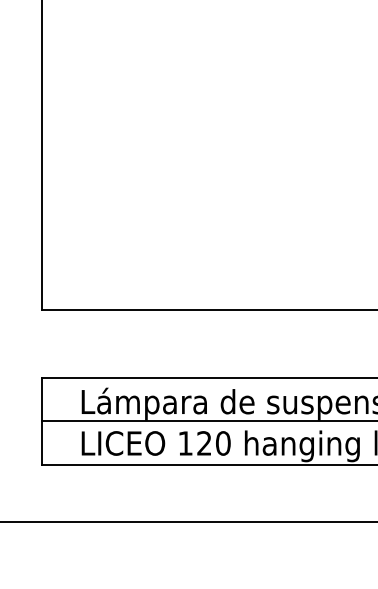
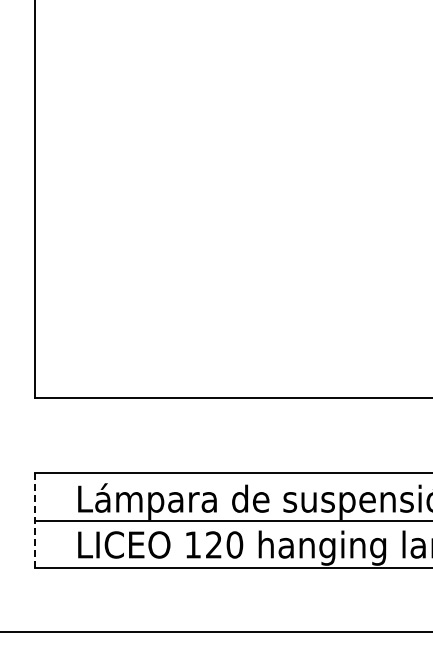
line: (42, 421) -> (34, 520), solid -> dashed

